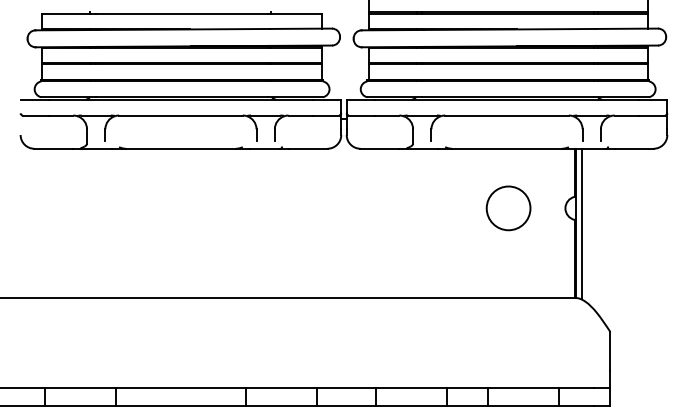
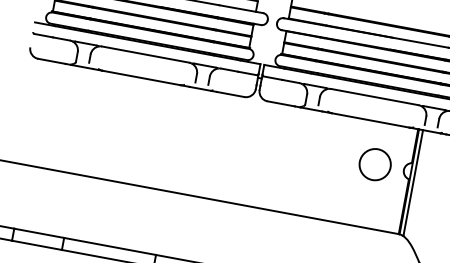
circle: (508, 208) -> (375, 164), moved

